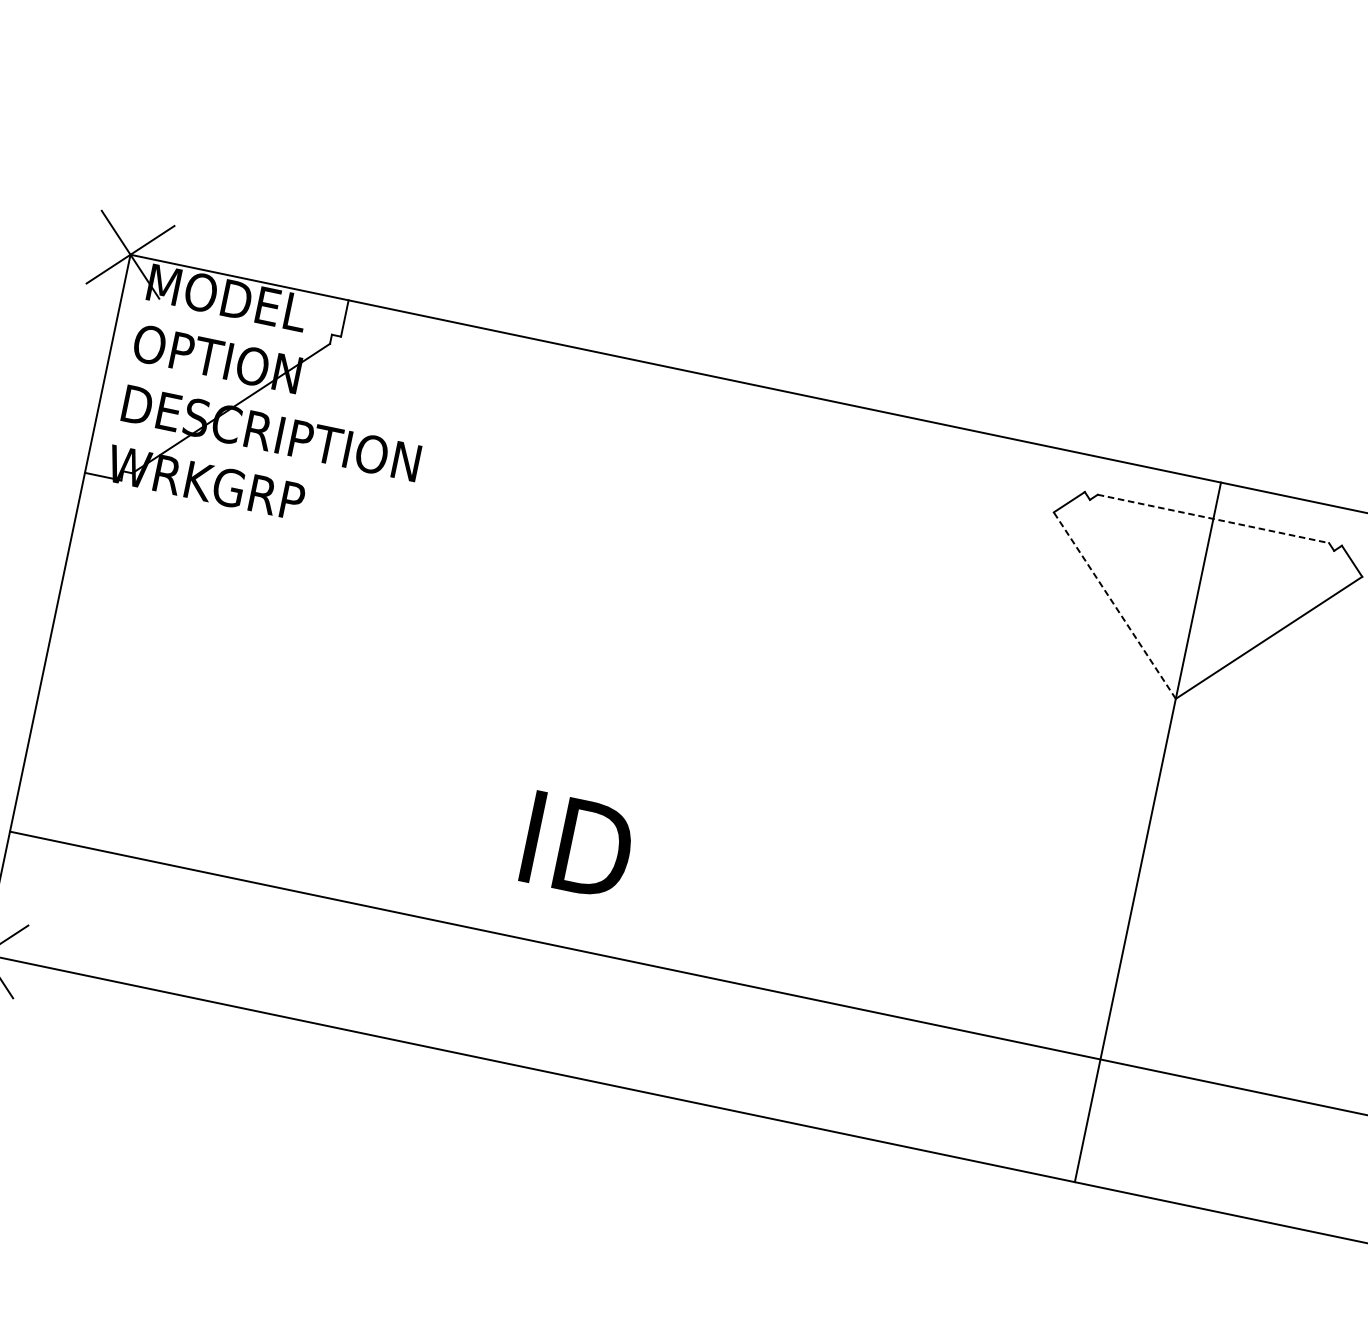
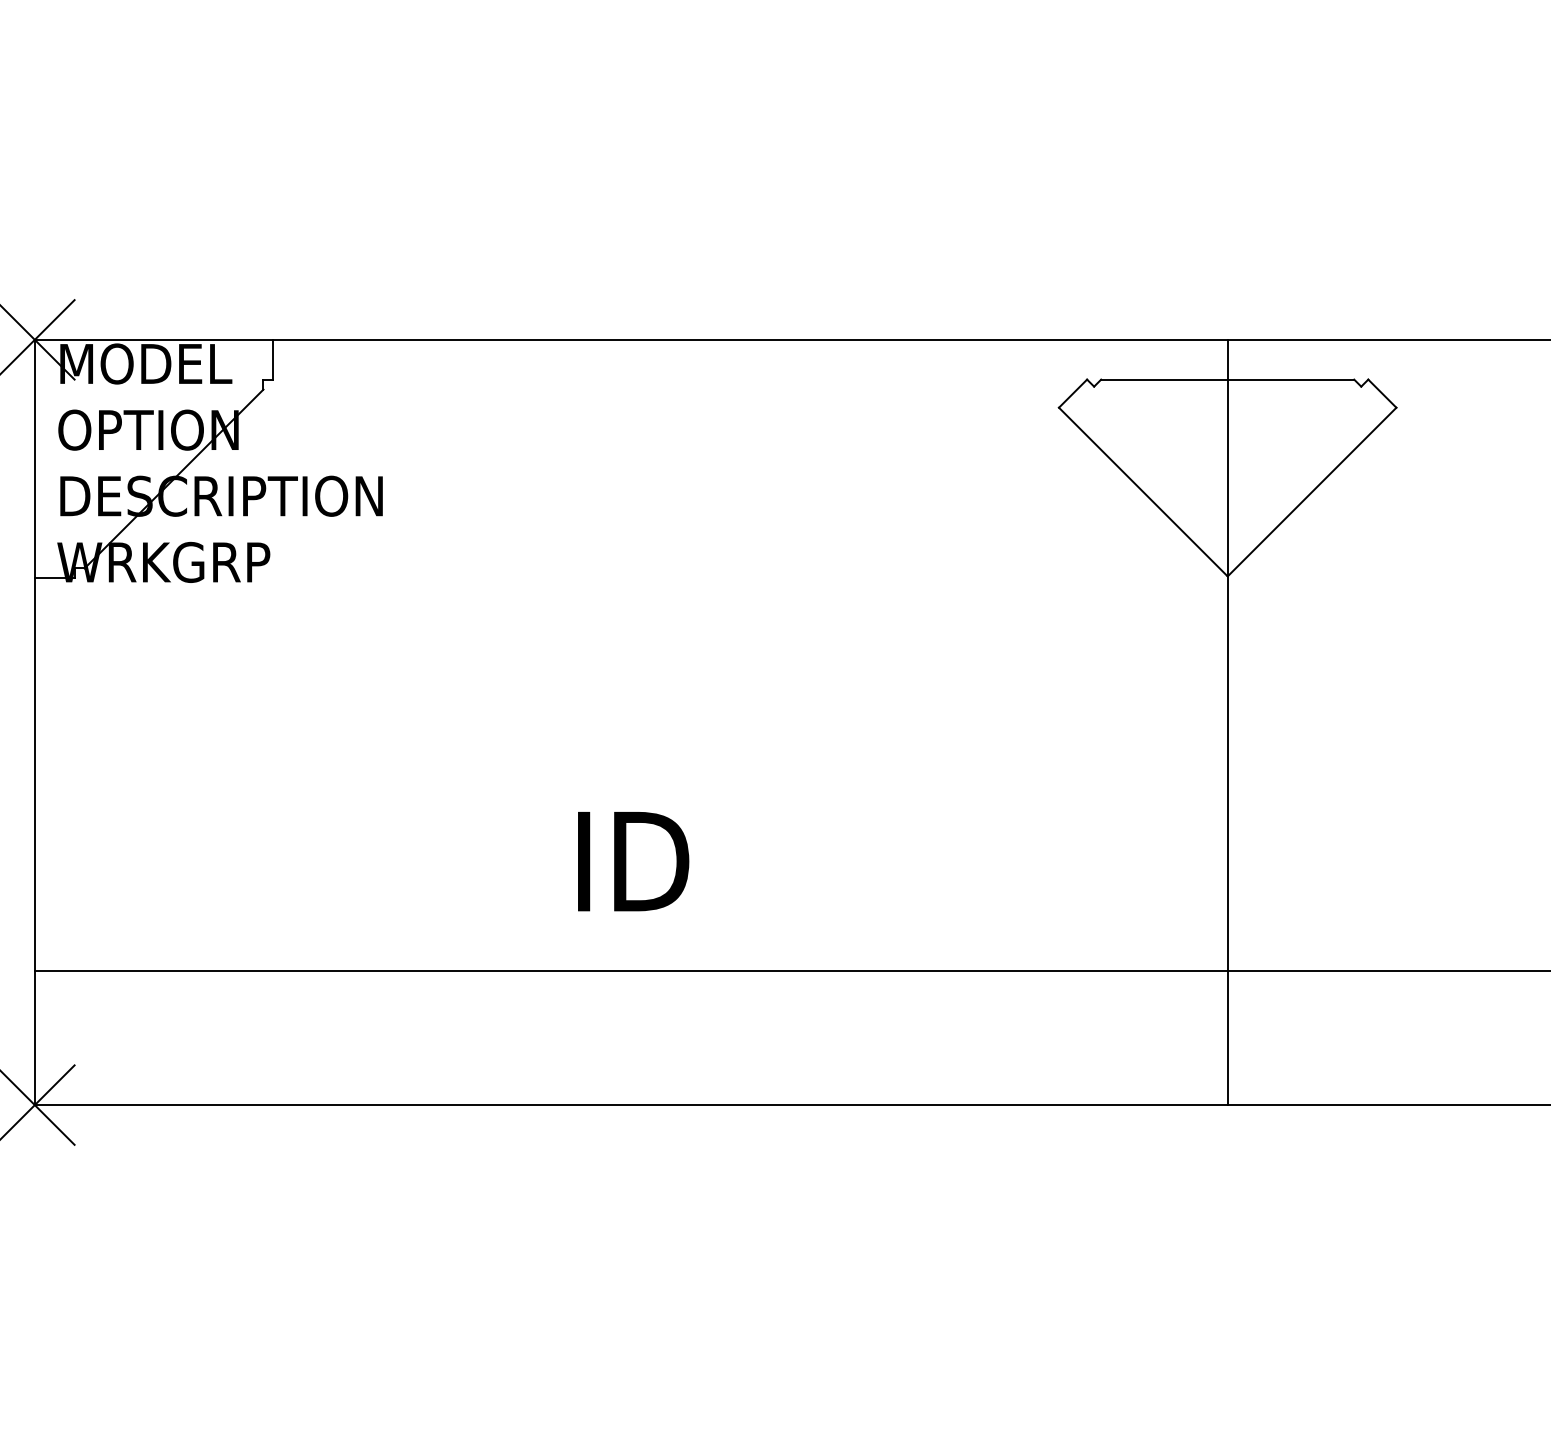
line: (1213, 518) -> (1227, 379), dashed -> solid
line: (1115, 605) -> (1143, 491), dashed -> solid

